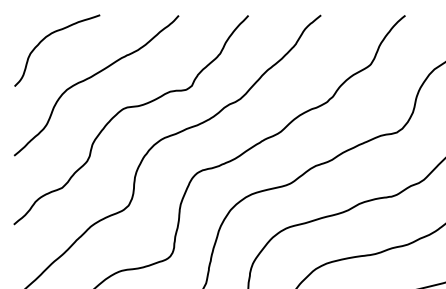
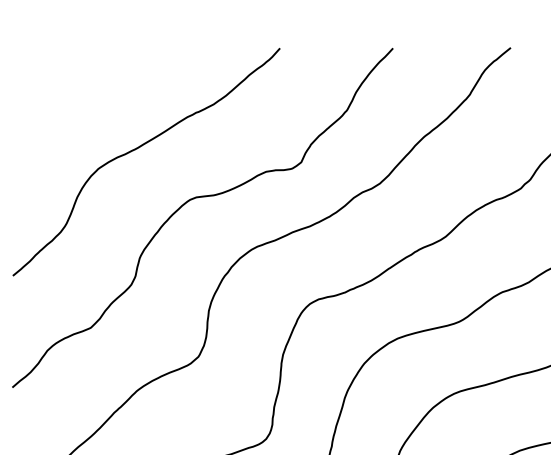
curve: (47, 37) -> (66, 83), removed

